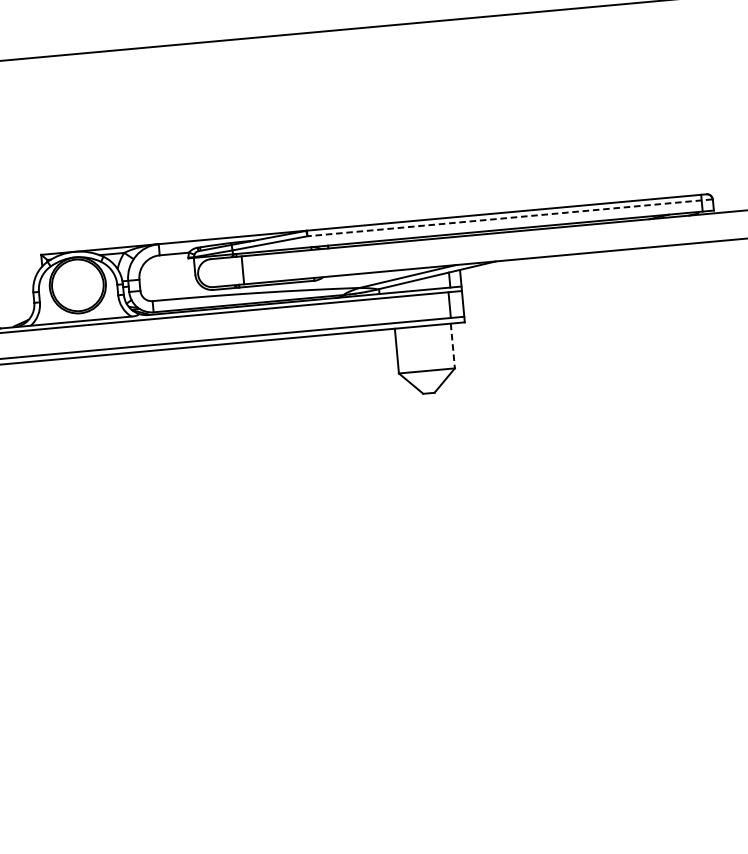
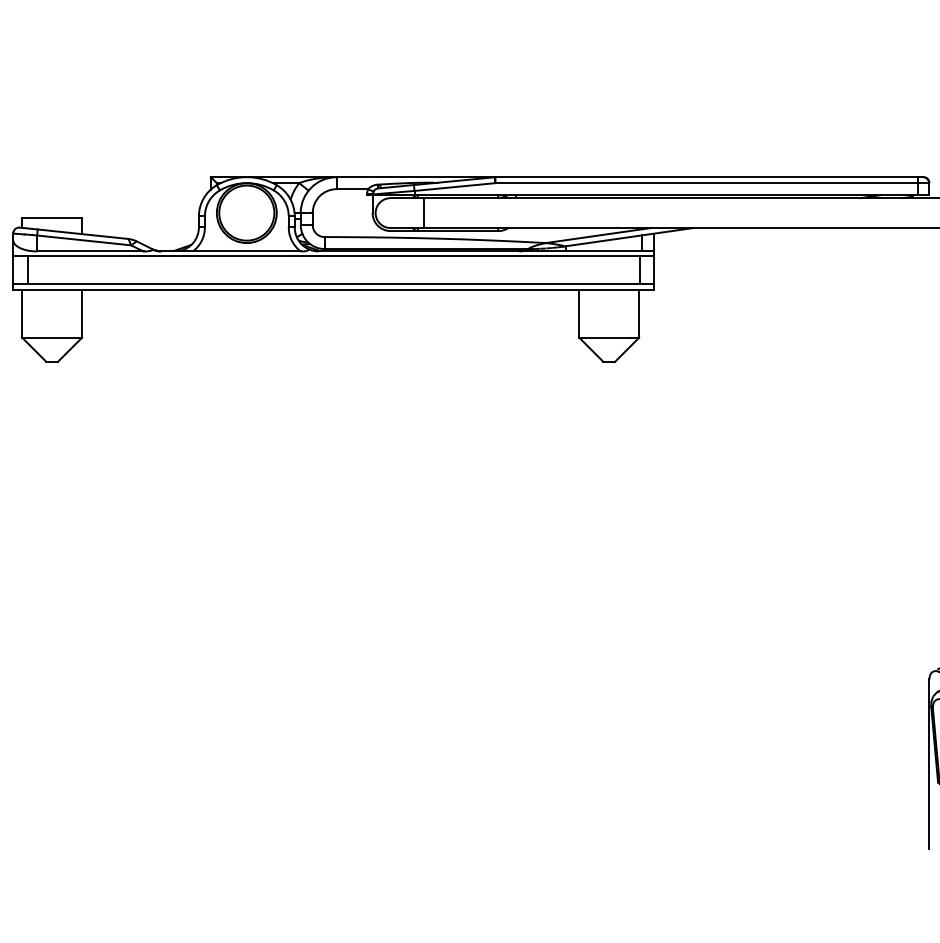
line: (510, 218) -> (712, 183), dashed -> solid
line: (453, 345) -> (639, 313), dashed -> solid

